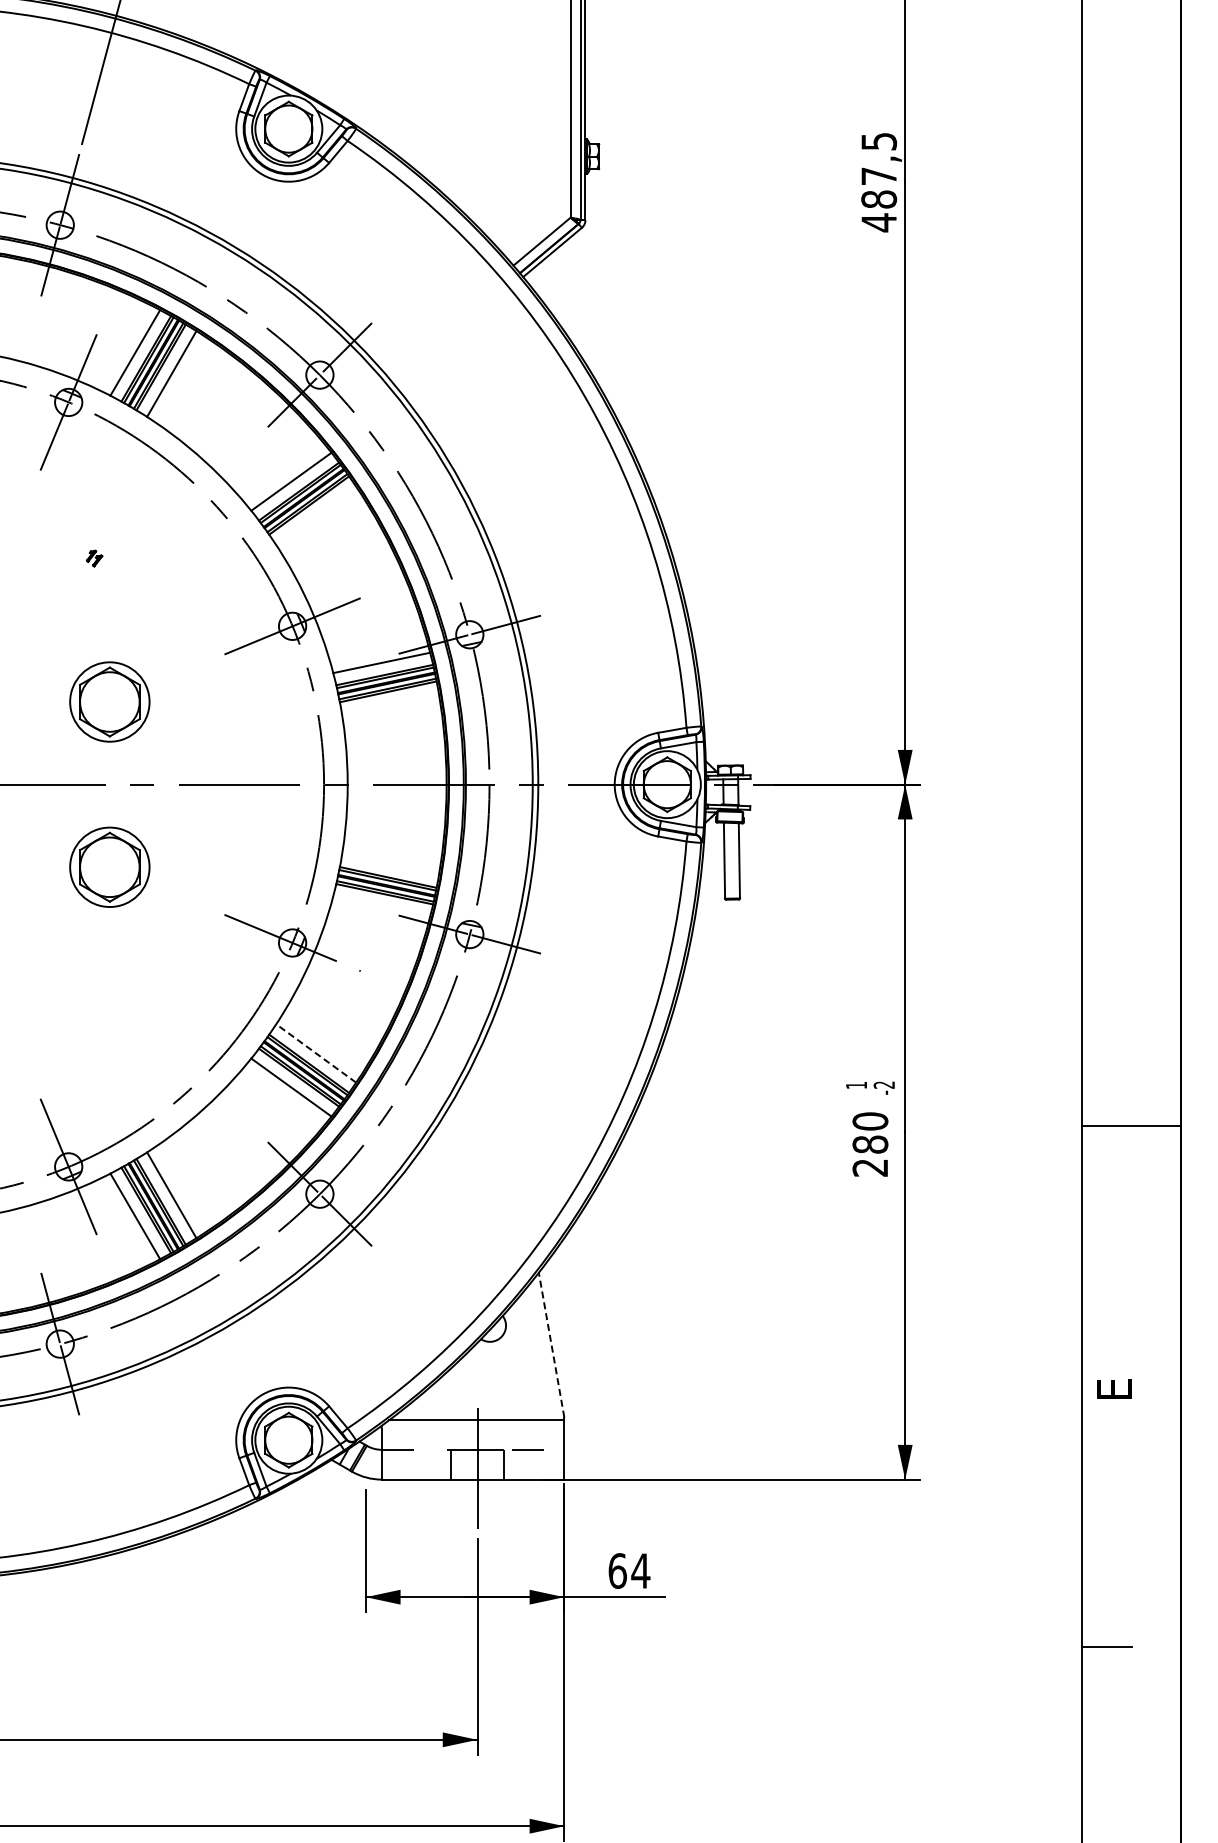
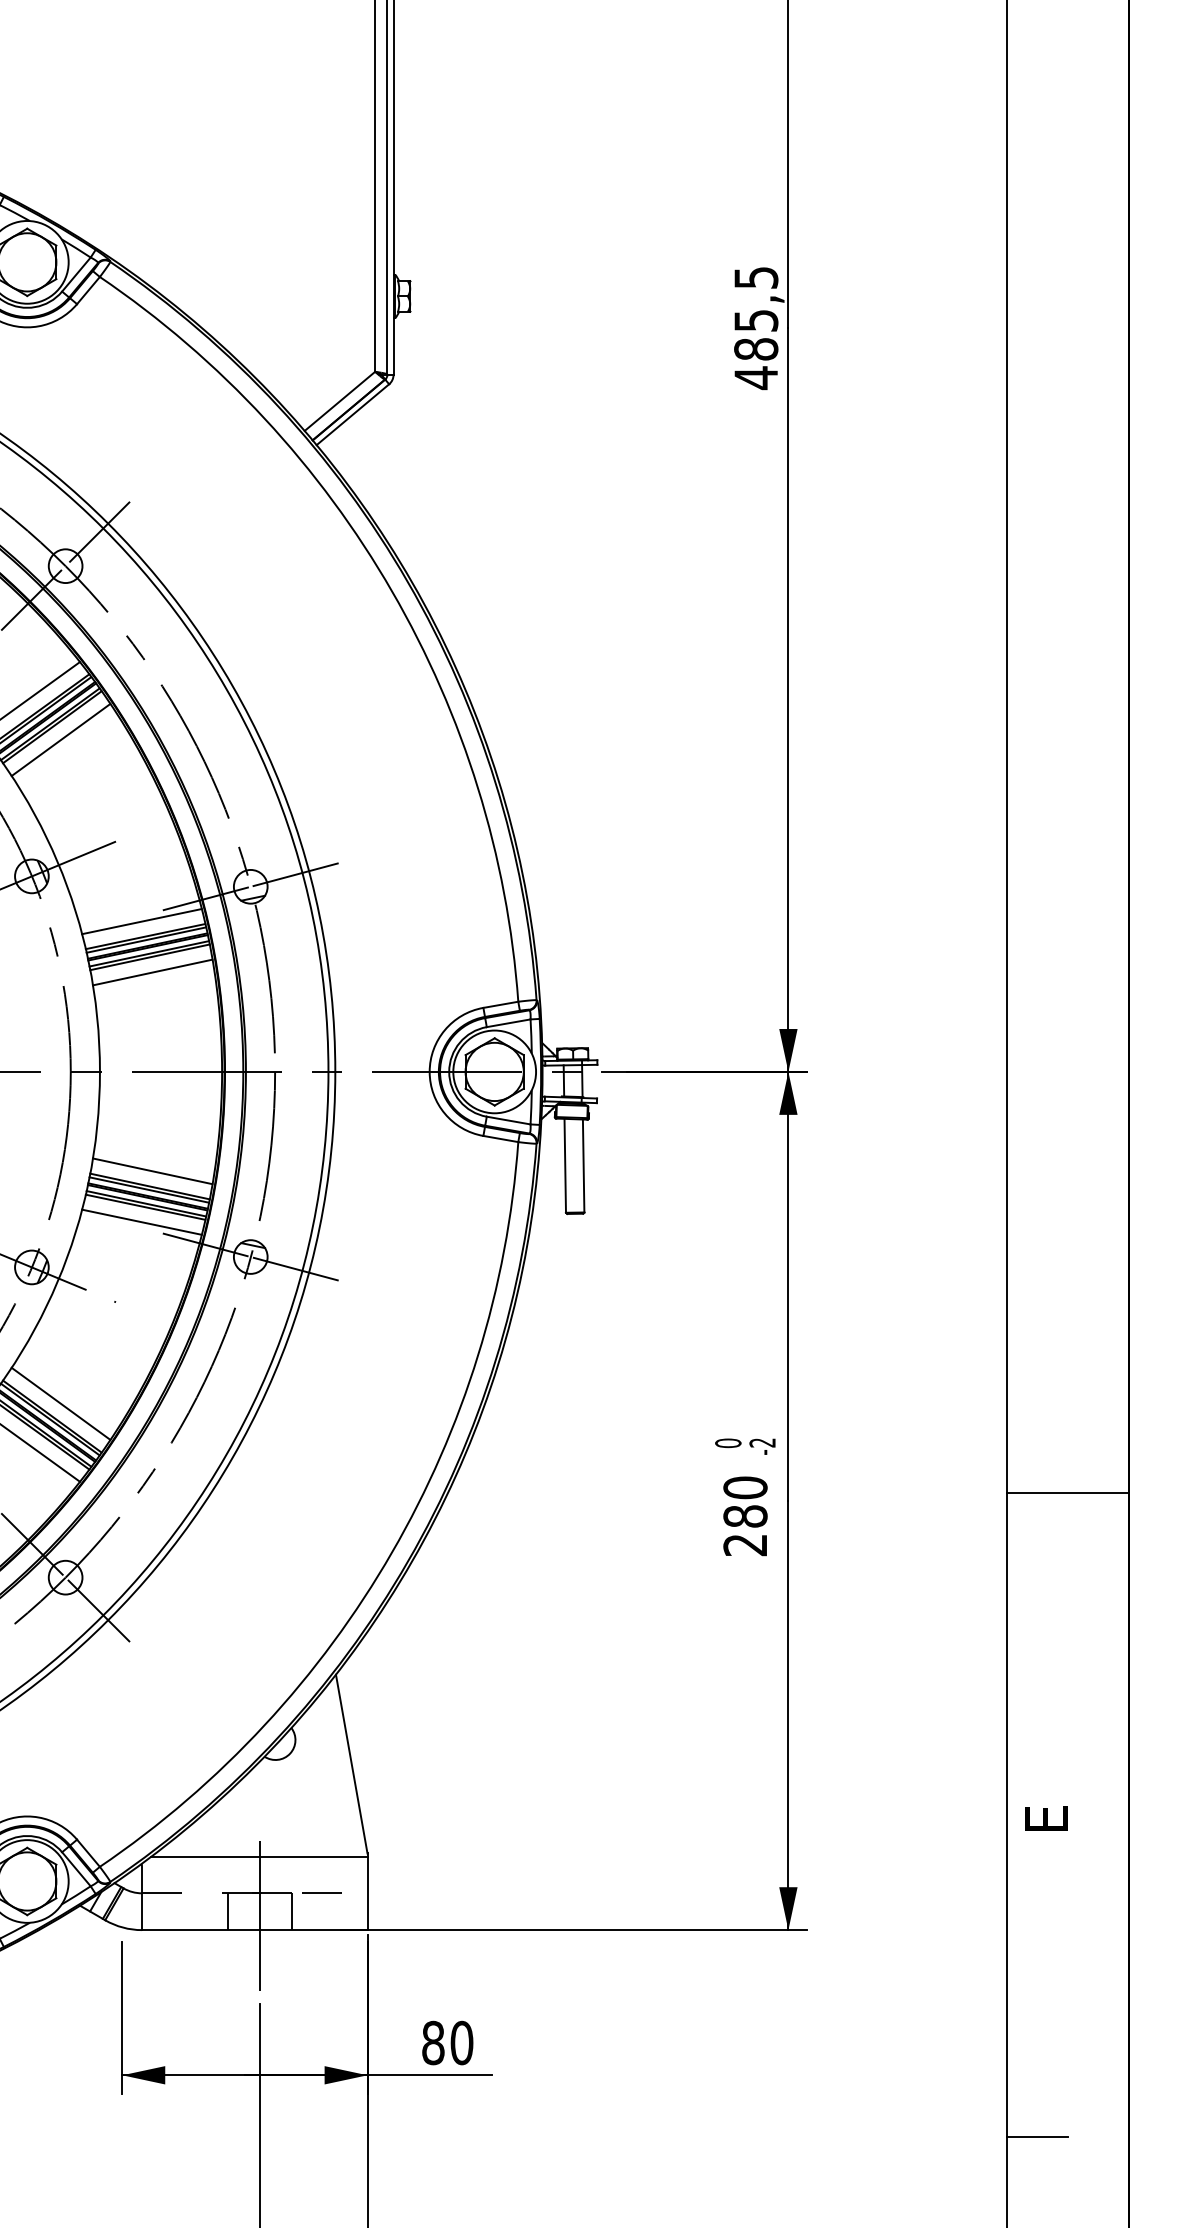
text: (879, 176) -> (756, 320), 487,5 -> 485,5
line: (316, 515) -> (61, 739), added
line: (390, 703) -> (152, 971), added
line: (390, 864) -> (152, 1170), added
line: (381, 906) -> (141, 1222), added
line: (315, 1053) -> (60, 1403), dashed -> solid
text: (856, 1085) -> (728, 1443), 1 -> 0
line: (551, 1345) -> (351, 1764), dashed -> solid
text: (629, 1570) -> (447, 2042), 64 -> 80

